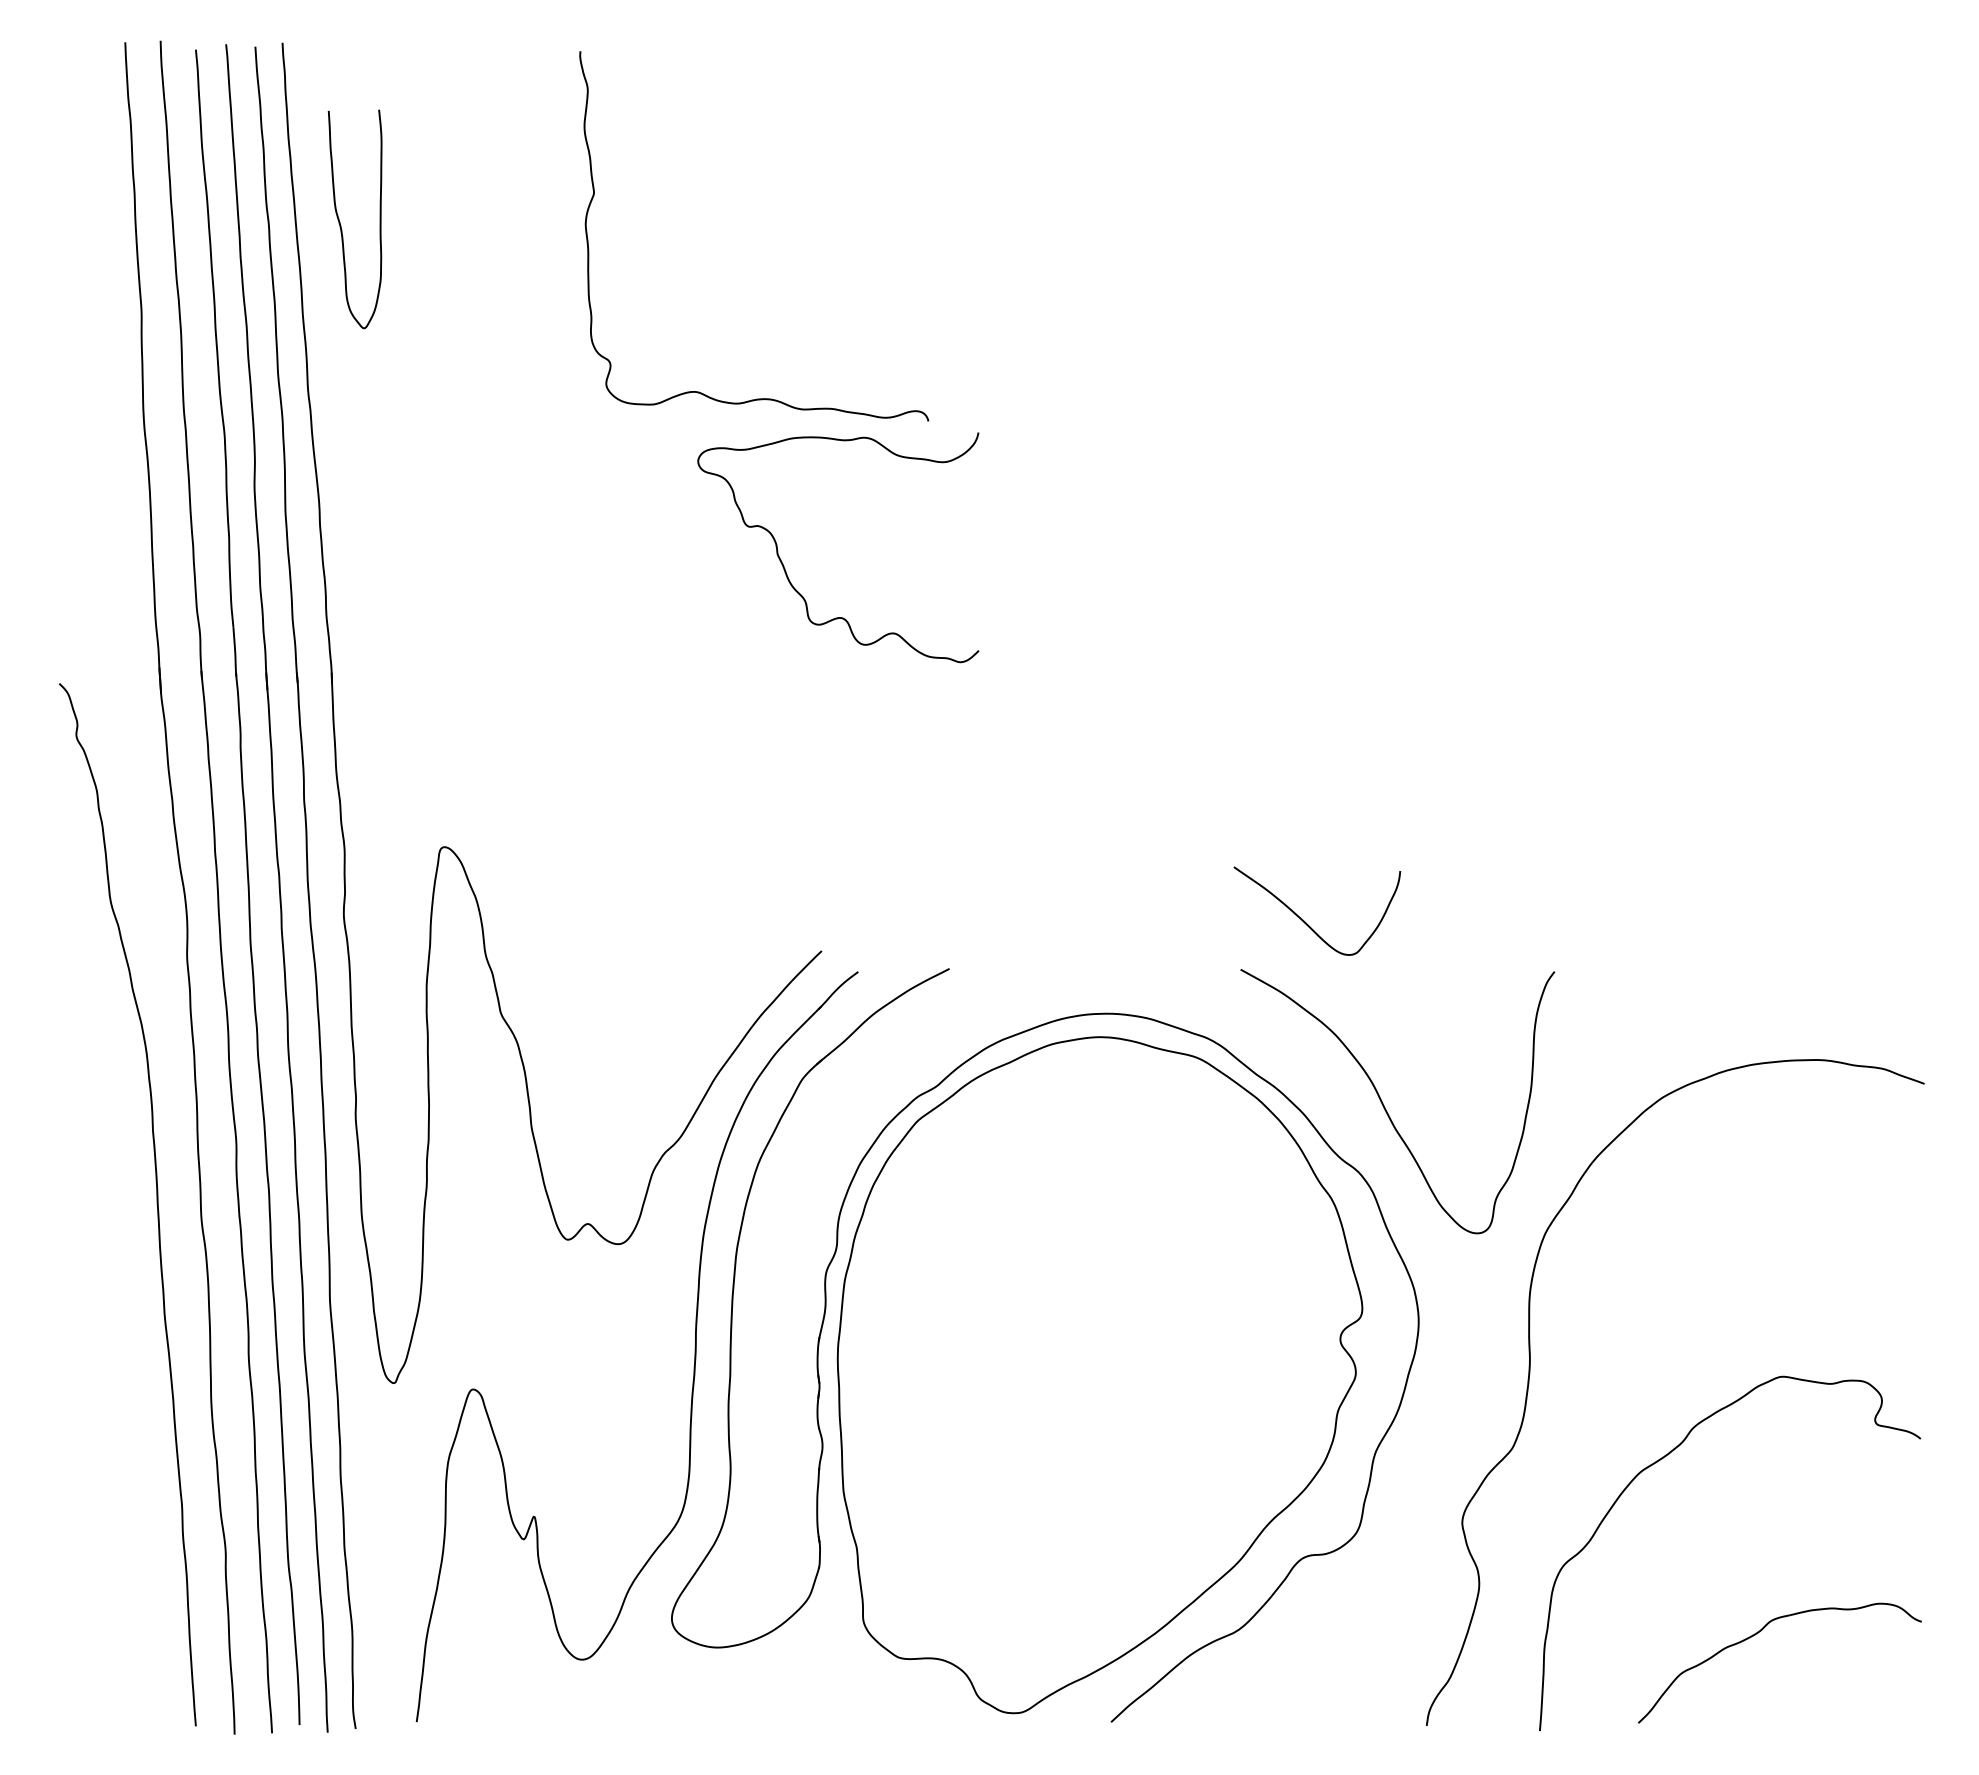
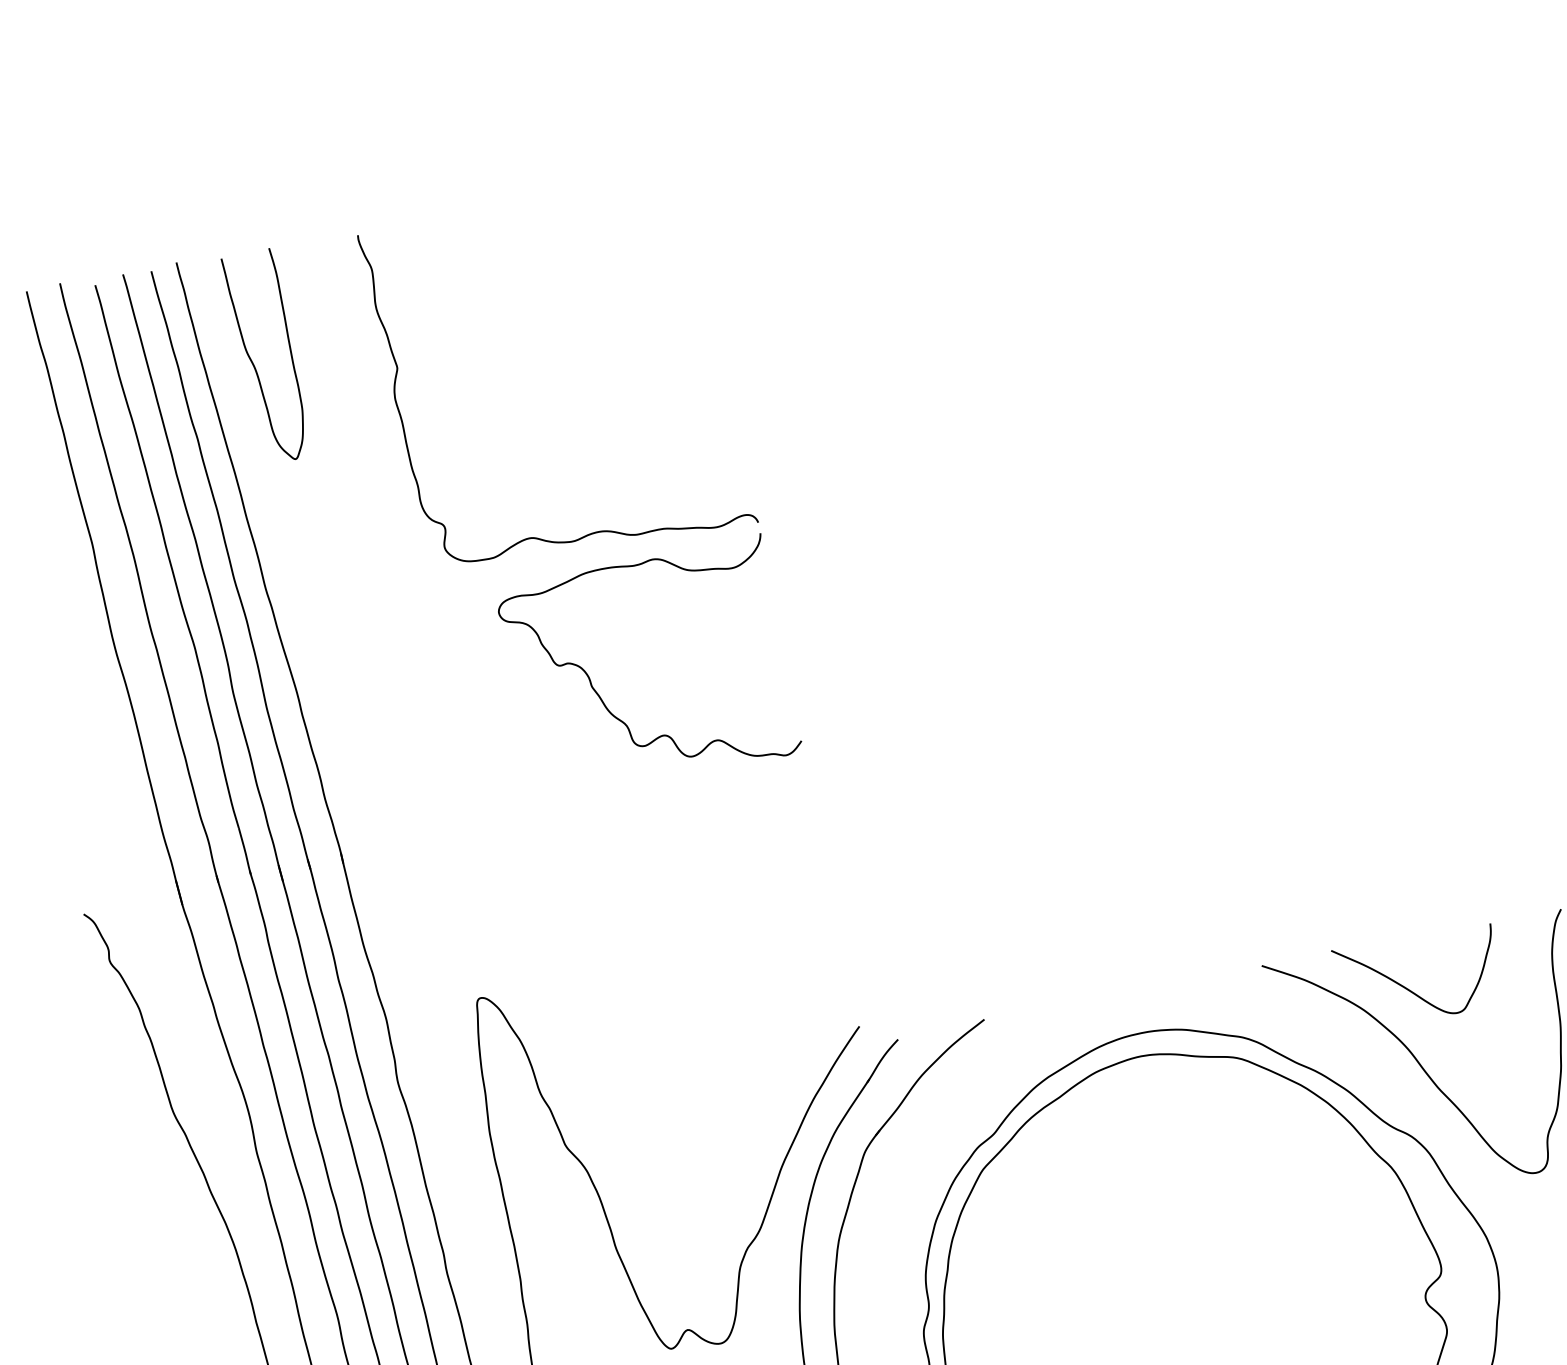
curve: (340, 221) -> (253, 361), moved
curve: (756, 398) -> (590, 532), moved
curve: (785, 568) -> (602, 698), moved
curve: (1305, 921) -> (1409, 989), moved

